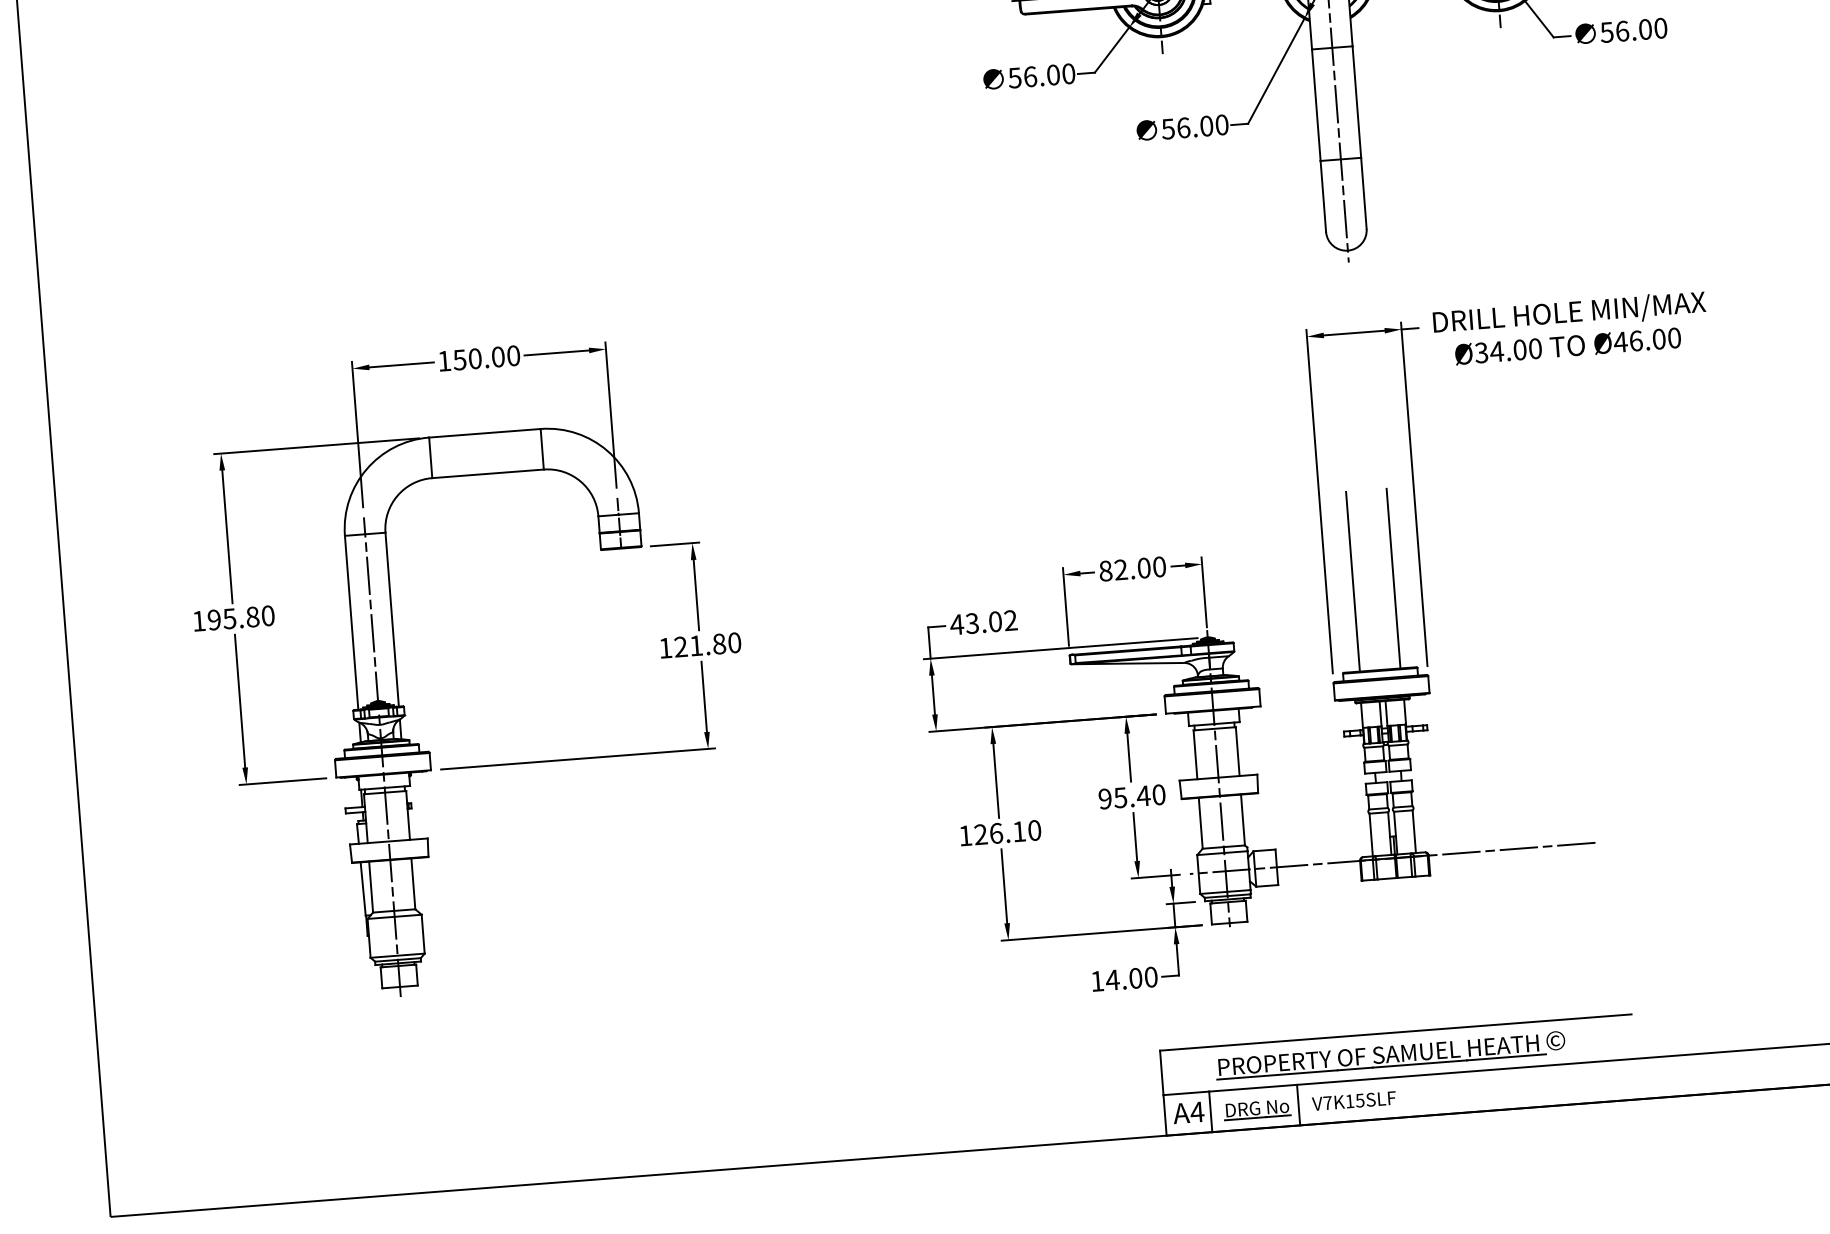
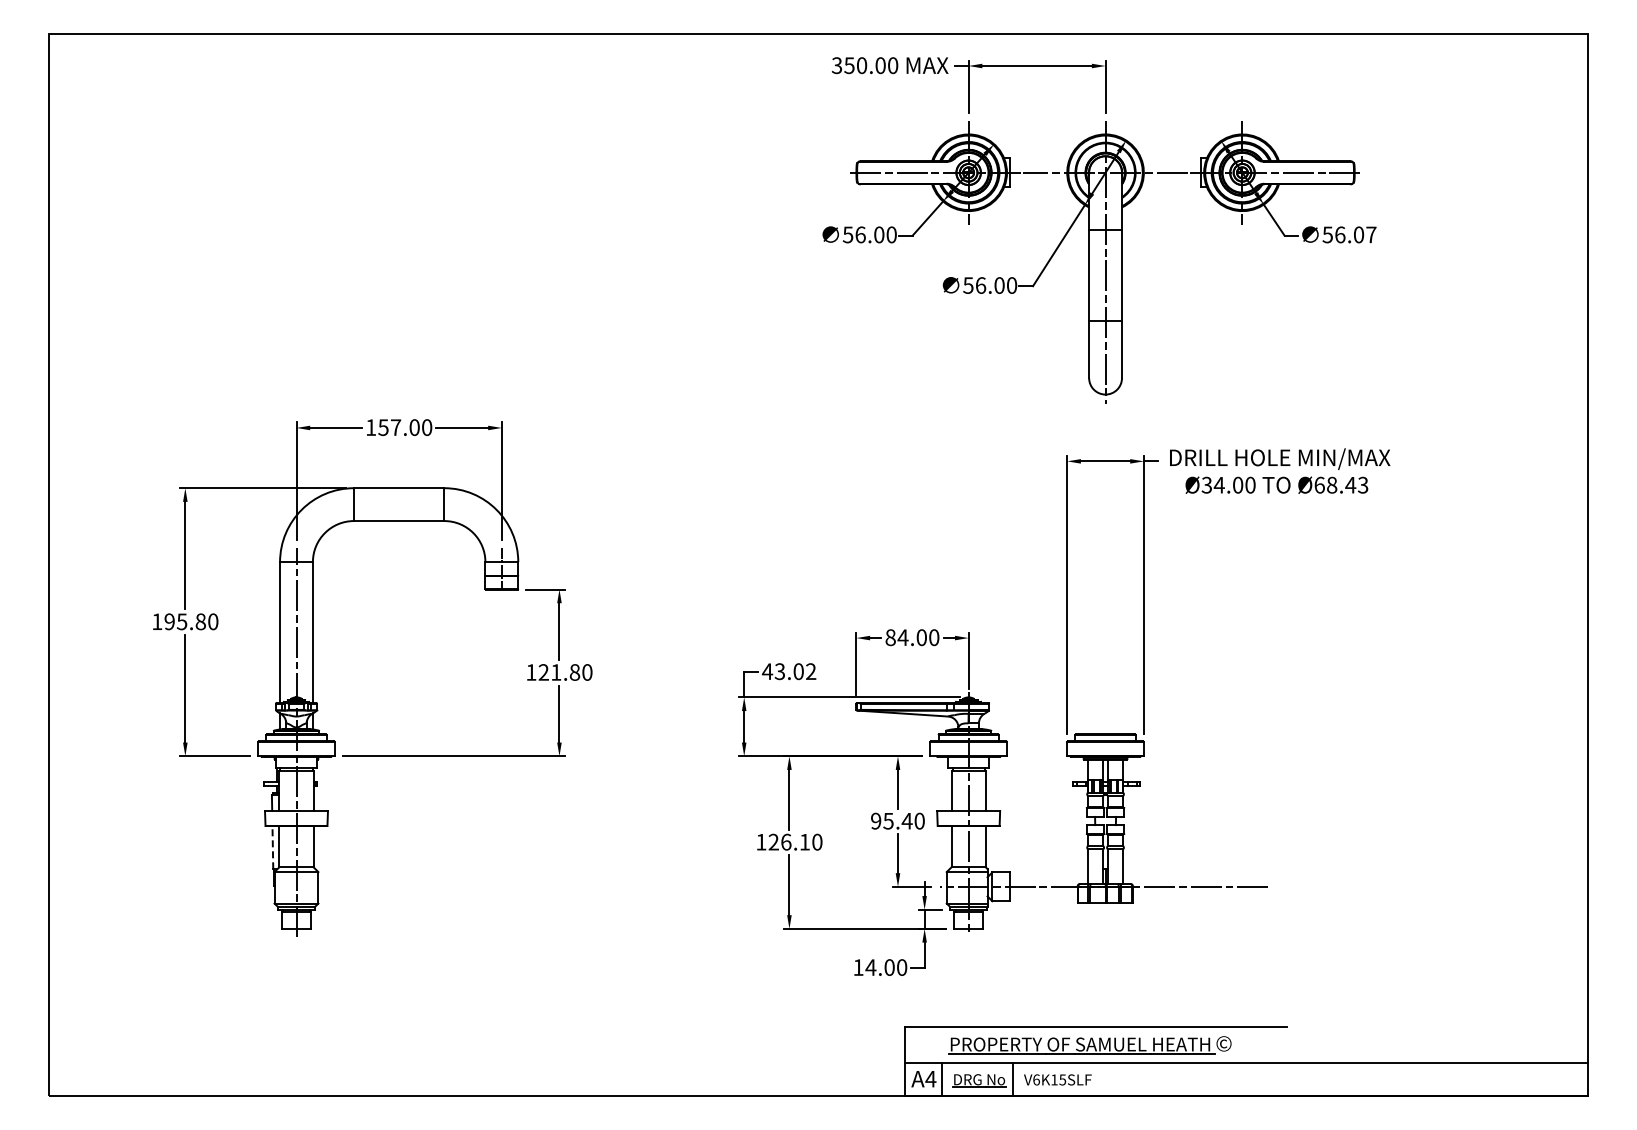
text: (1660, 27) -> (1371, 234), 56.00 -> 56.07
text: (1647, 339) -> (1341, 484), Ø46.00 -> Ø68.43
text: (475, 358) -> (396, 427), 150.00 -> 157.00
text: (1120, 569) -> (902, 637), 82.00 -> 84.00
line: (1392, 578) -> (1121, 661), removed
line: (1353, 581) -> (1089, 661), removed
line: (362, 888) -> (272, 847), solid -> dashed
text: (1327, 1102) -> (1036, 1079), V7K15SLF -> V6K15SLF

